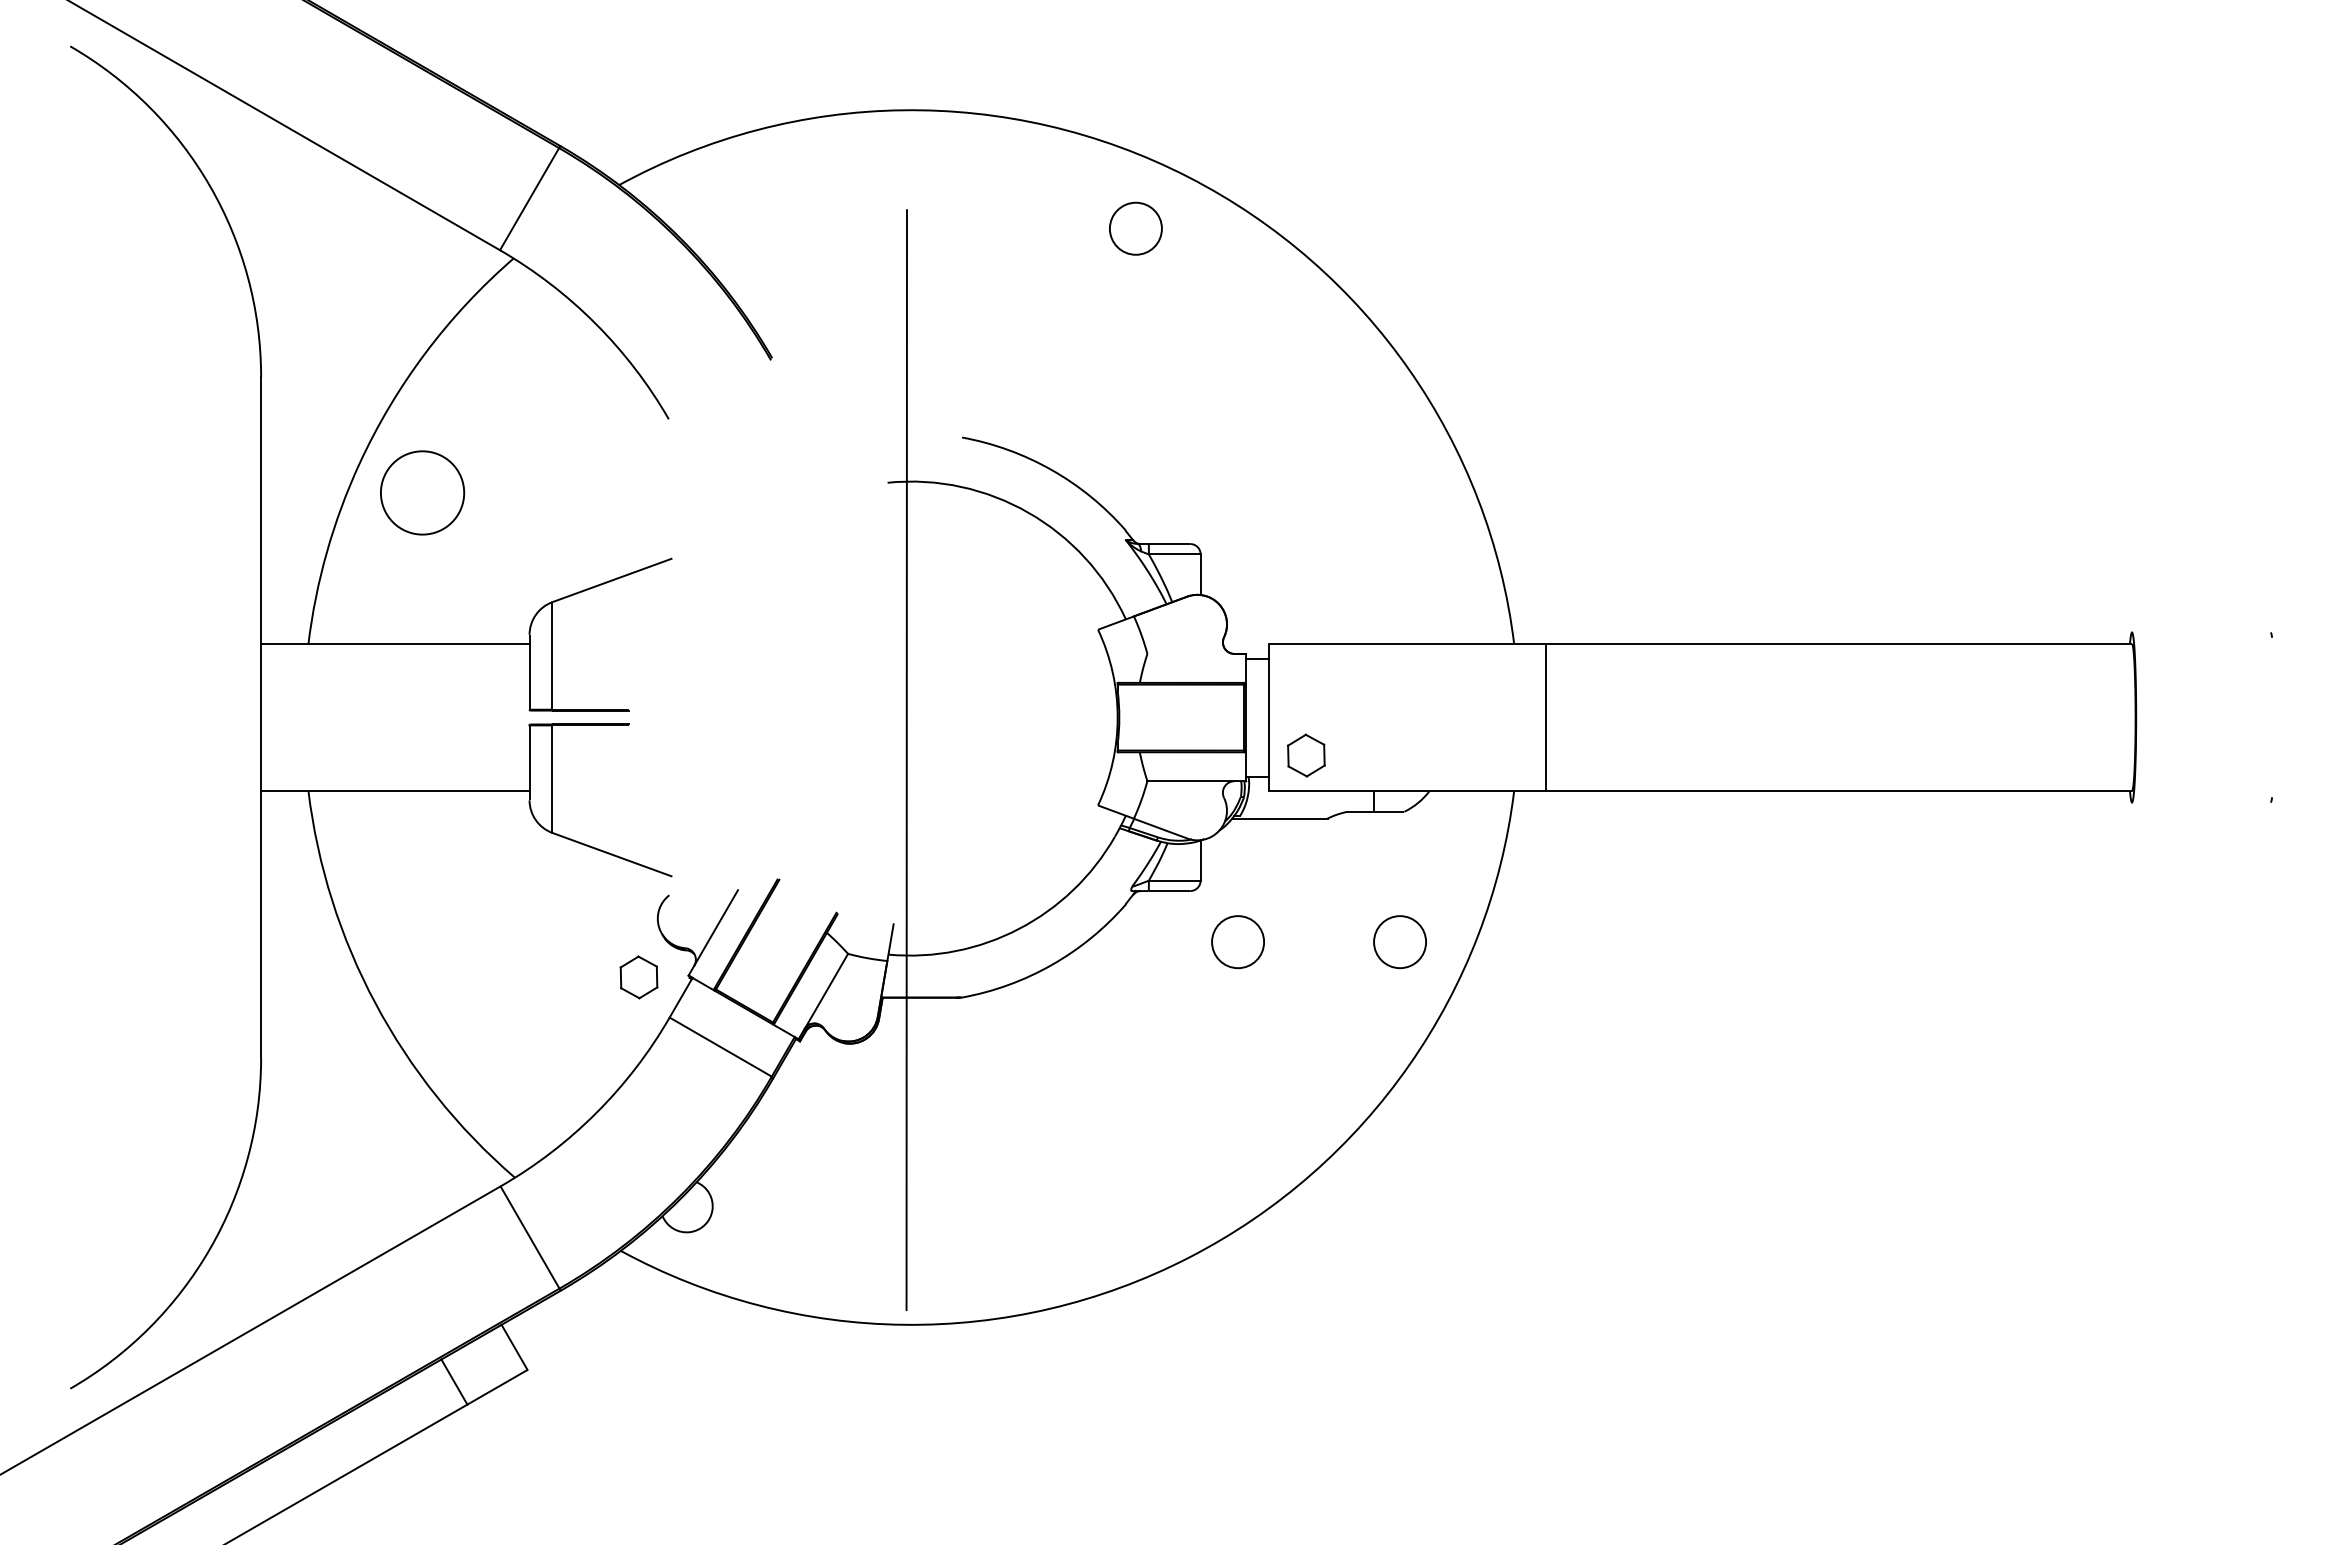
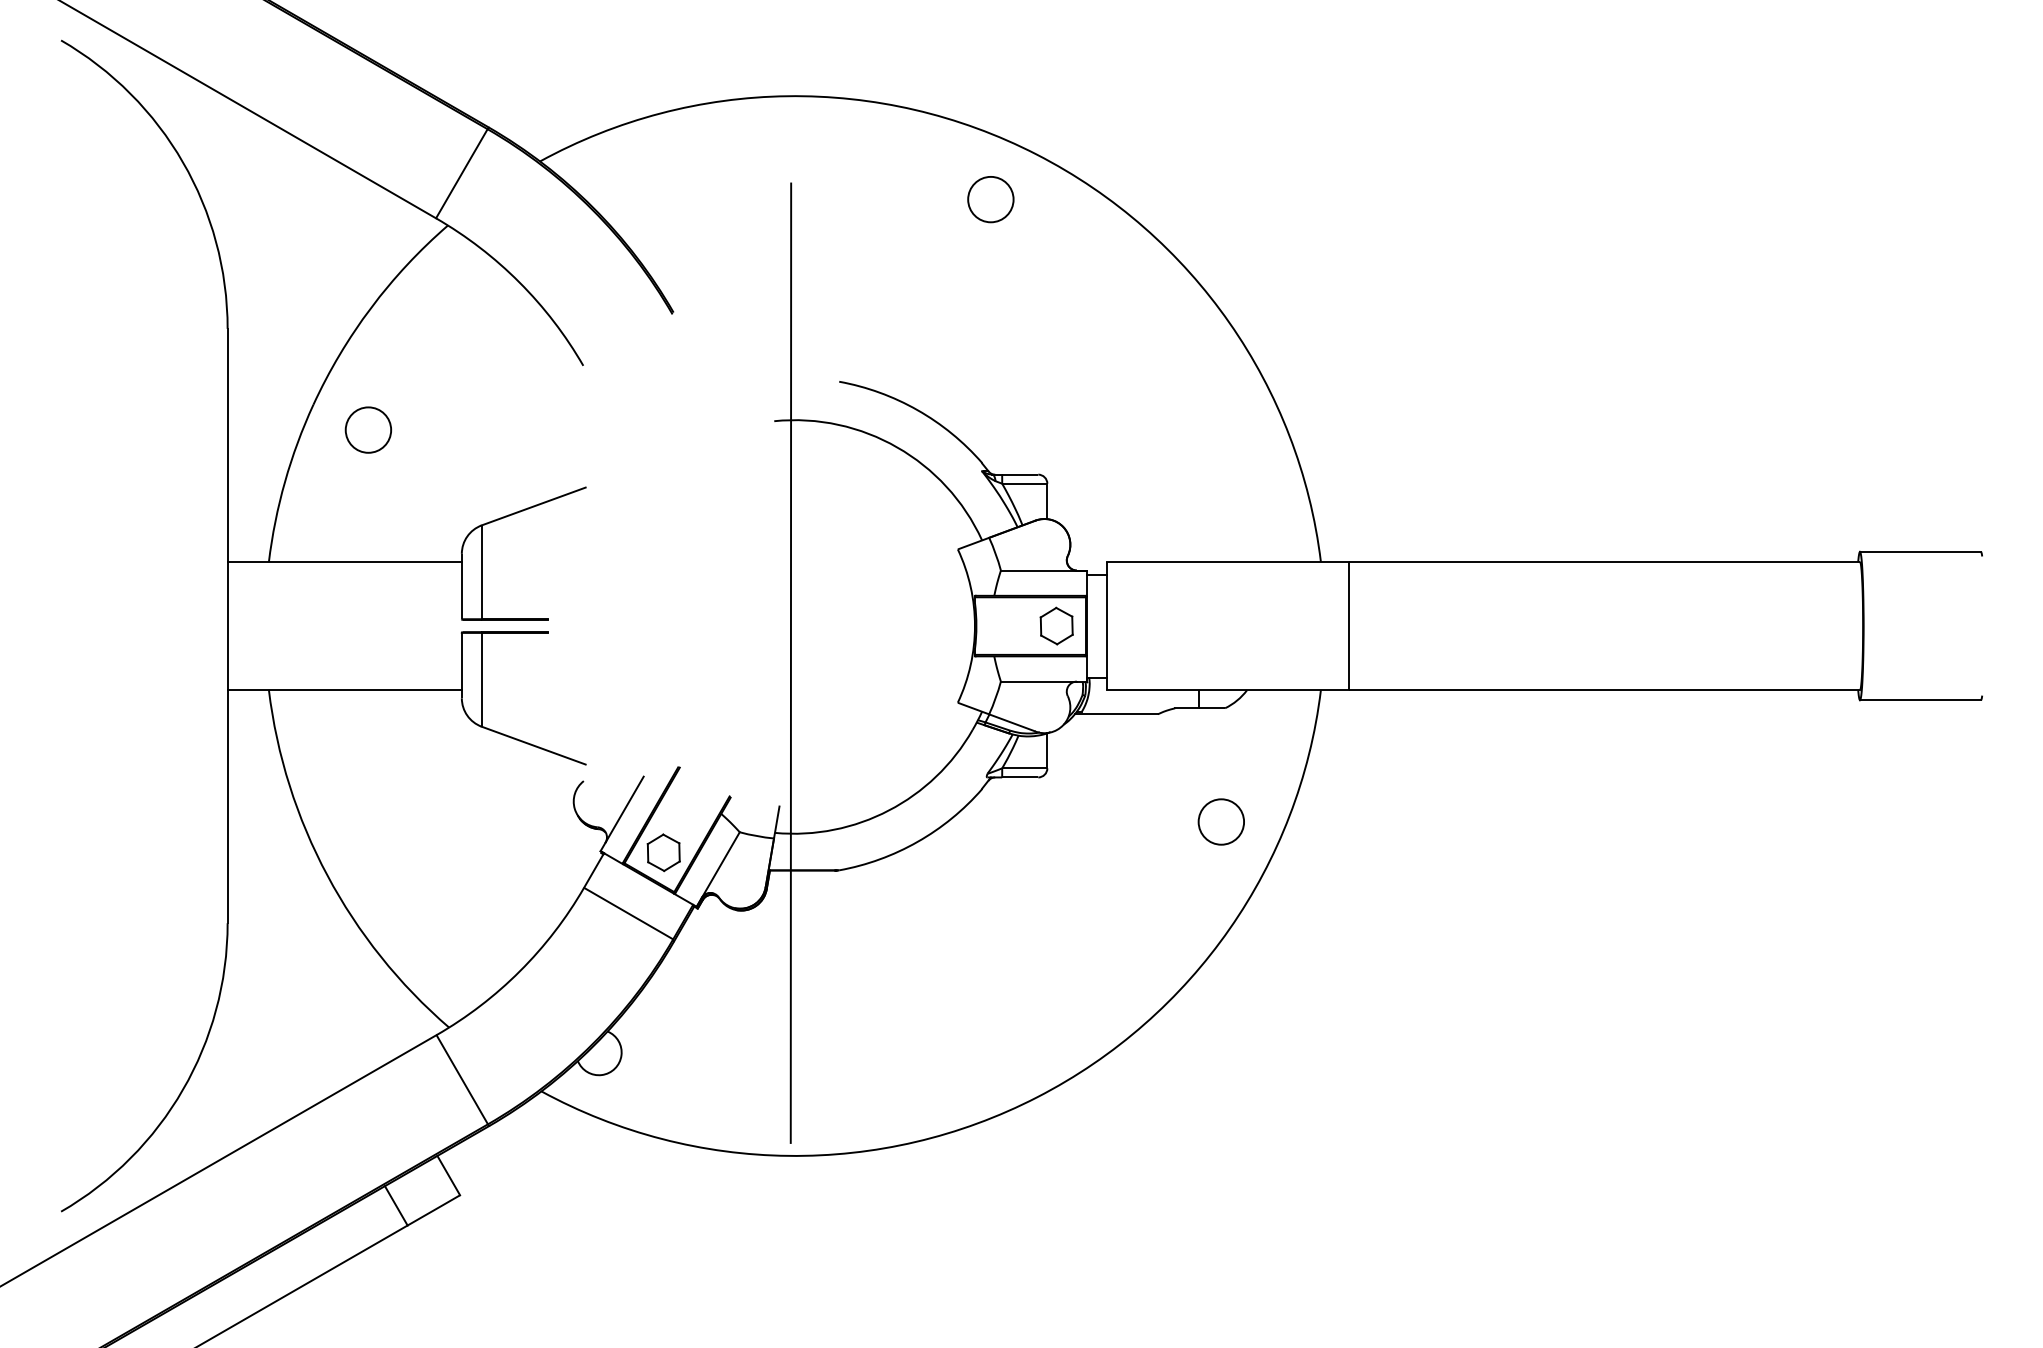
circle: (422, 492) -> (368, 429), size x0.62
line: (2201, 632) -> (1920, 551), added
line: (1190, 654) -> (1038, 571), added
part: (1306, 755) -> (1056, 626), moved
line: (2201, 802) -> (1920, 700), added
circle: (1237, 942) -> (1079, 822), removed
part: (638, 977) -> (663, 852), moved

